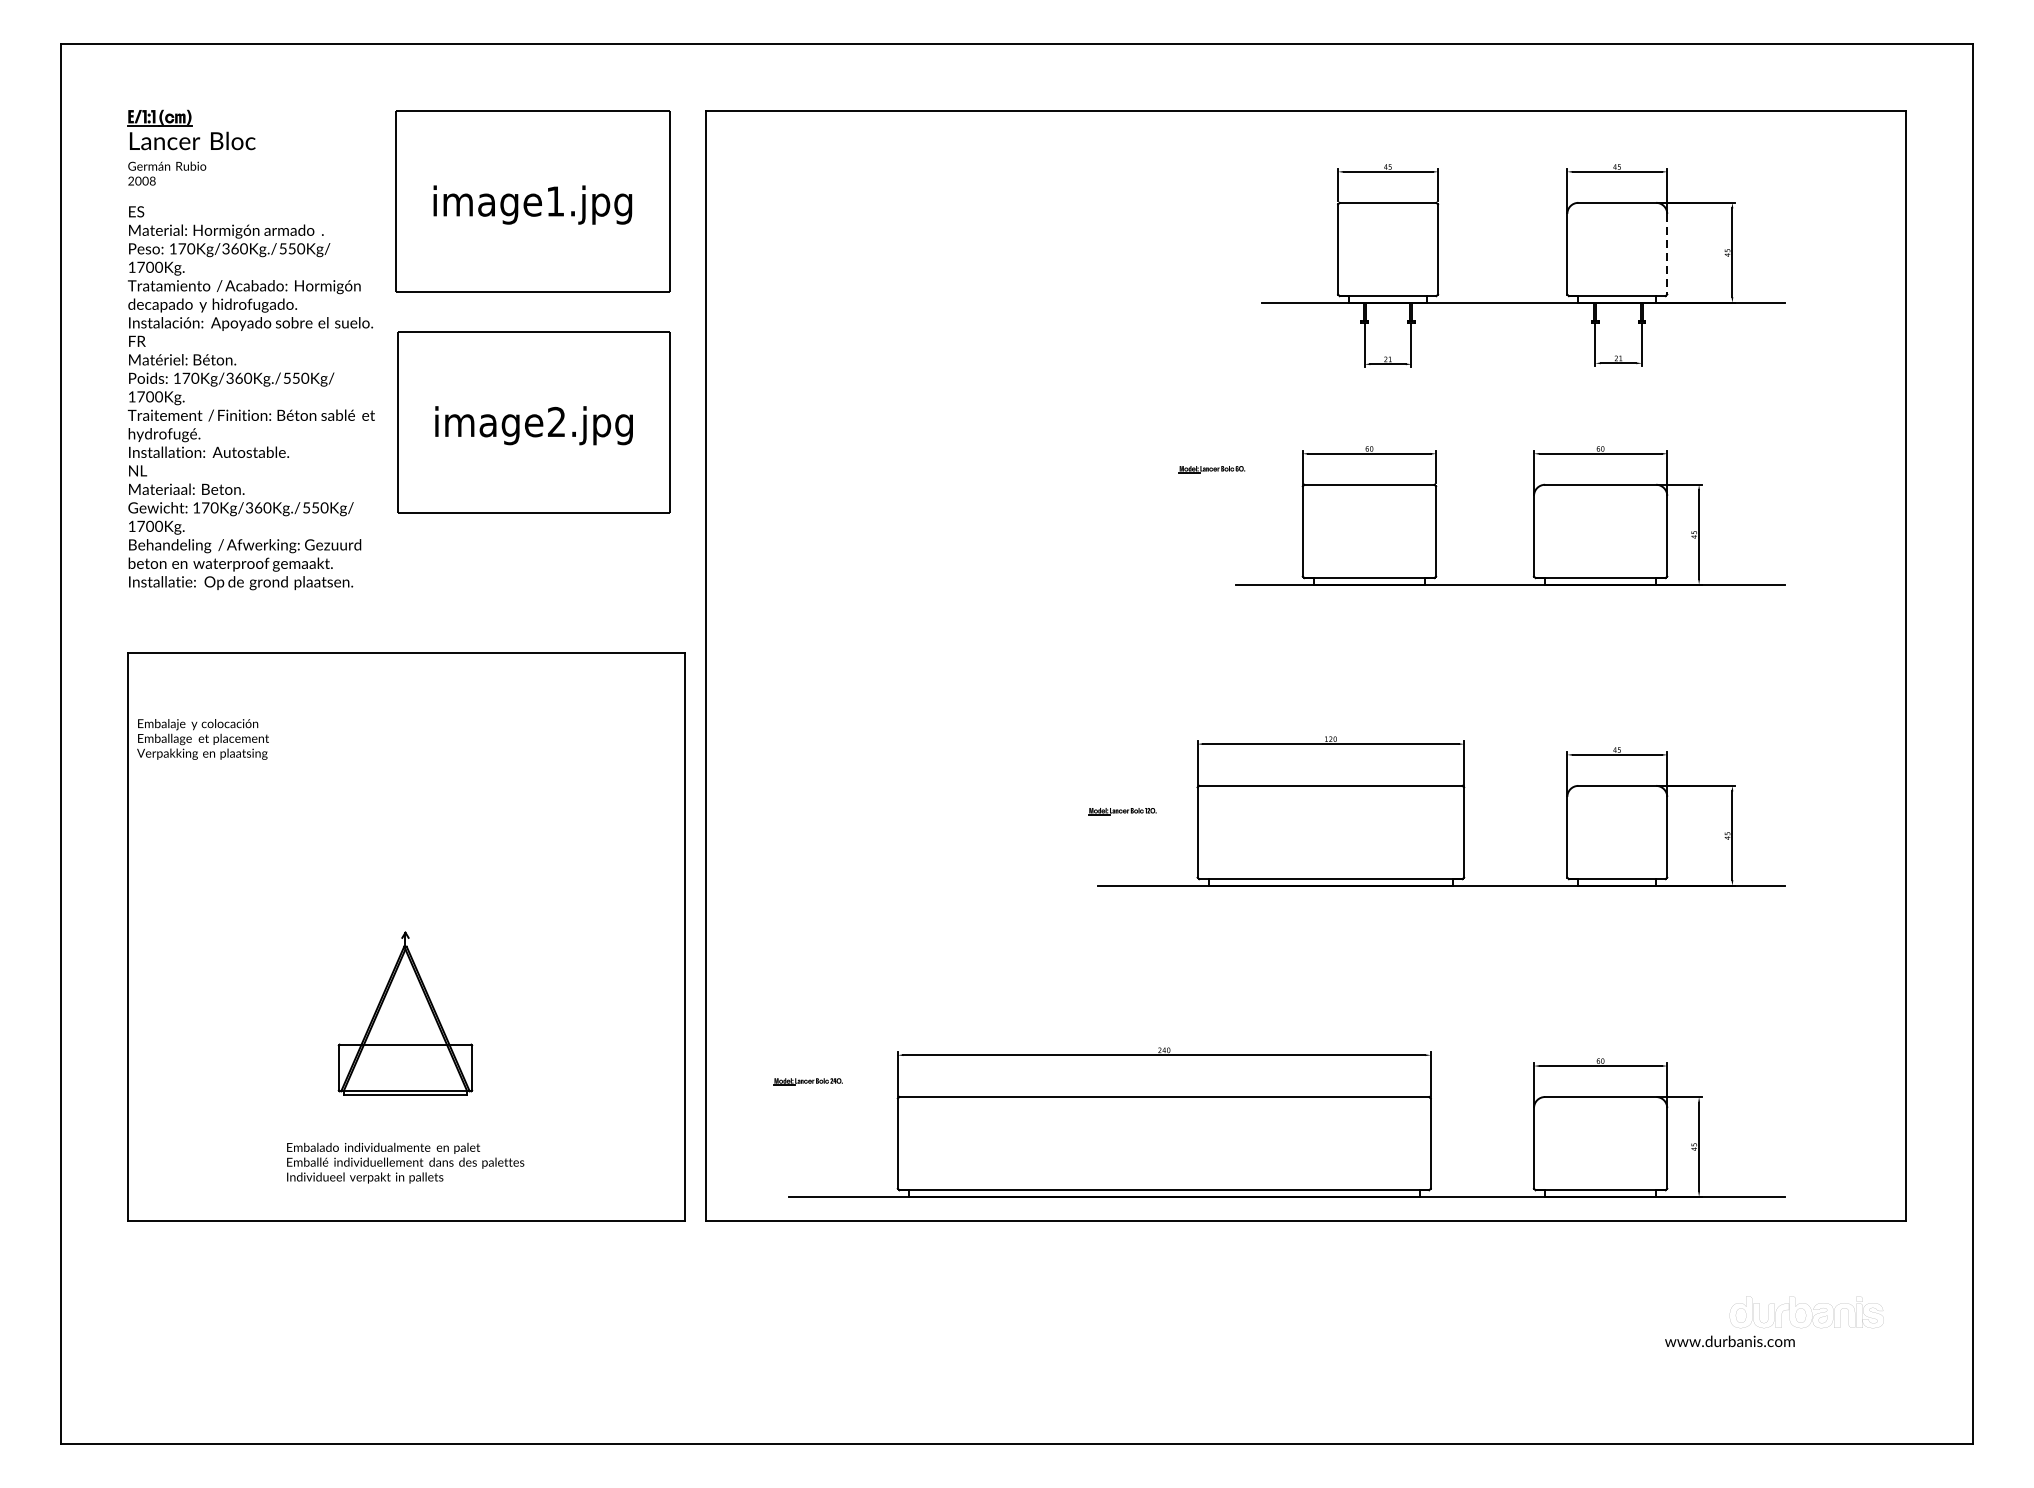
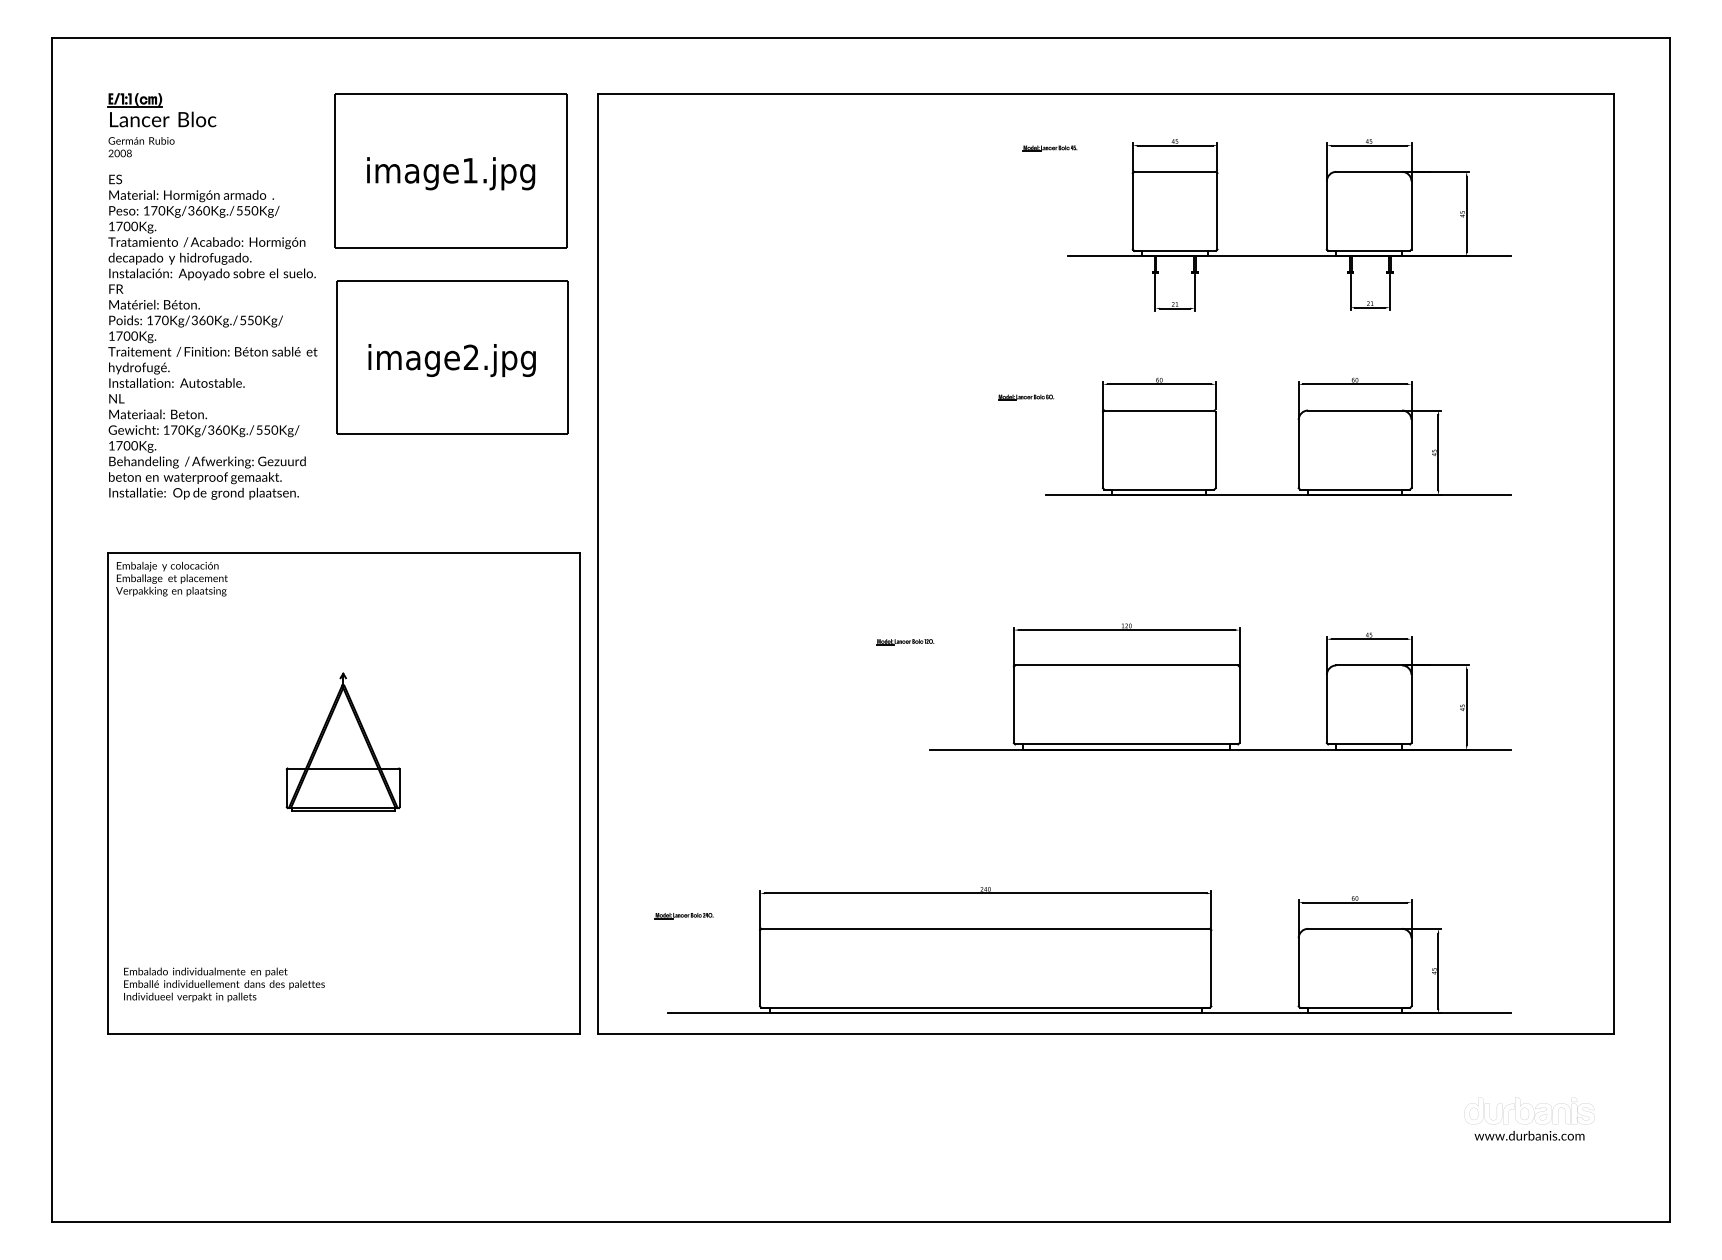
part: (1239, 175) -> (1049, 148), added
line: (1667, 254) -> (1411, 215), dashed -> solid
text: (202, 738) -> (171, 578), moved
part: (1122, 811) -> (905, 642), moved
part: (404, 1012) -> (342, 741), moved
text: (405, 1162) -> (224, 984), moved
text: (1729, 1341) -> (1529, 1135), moved

